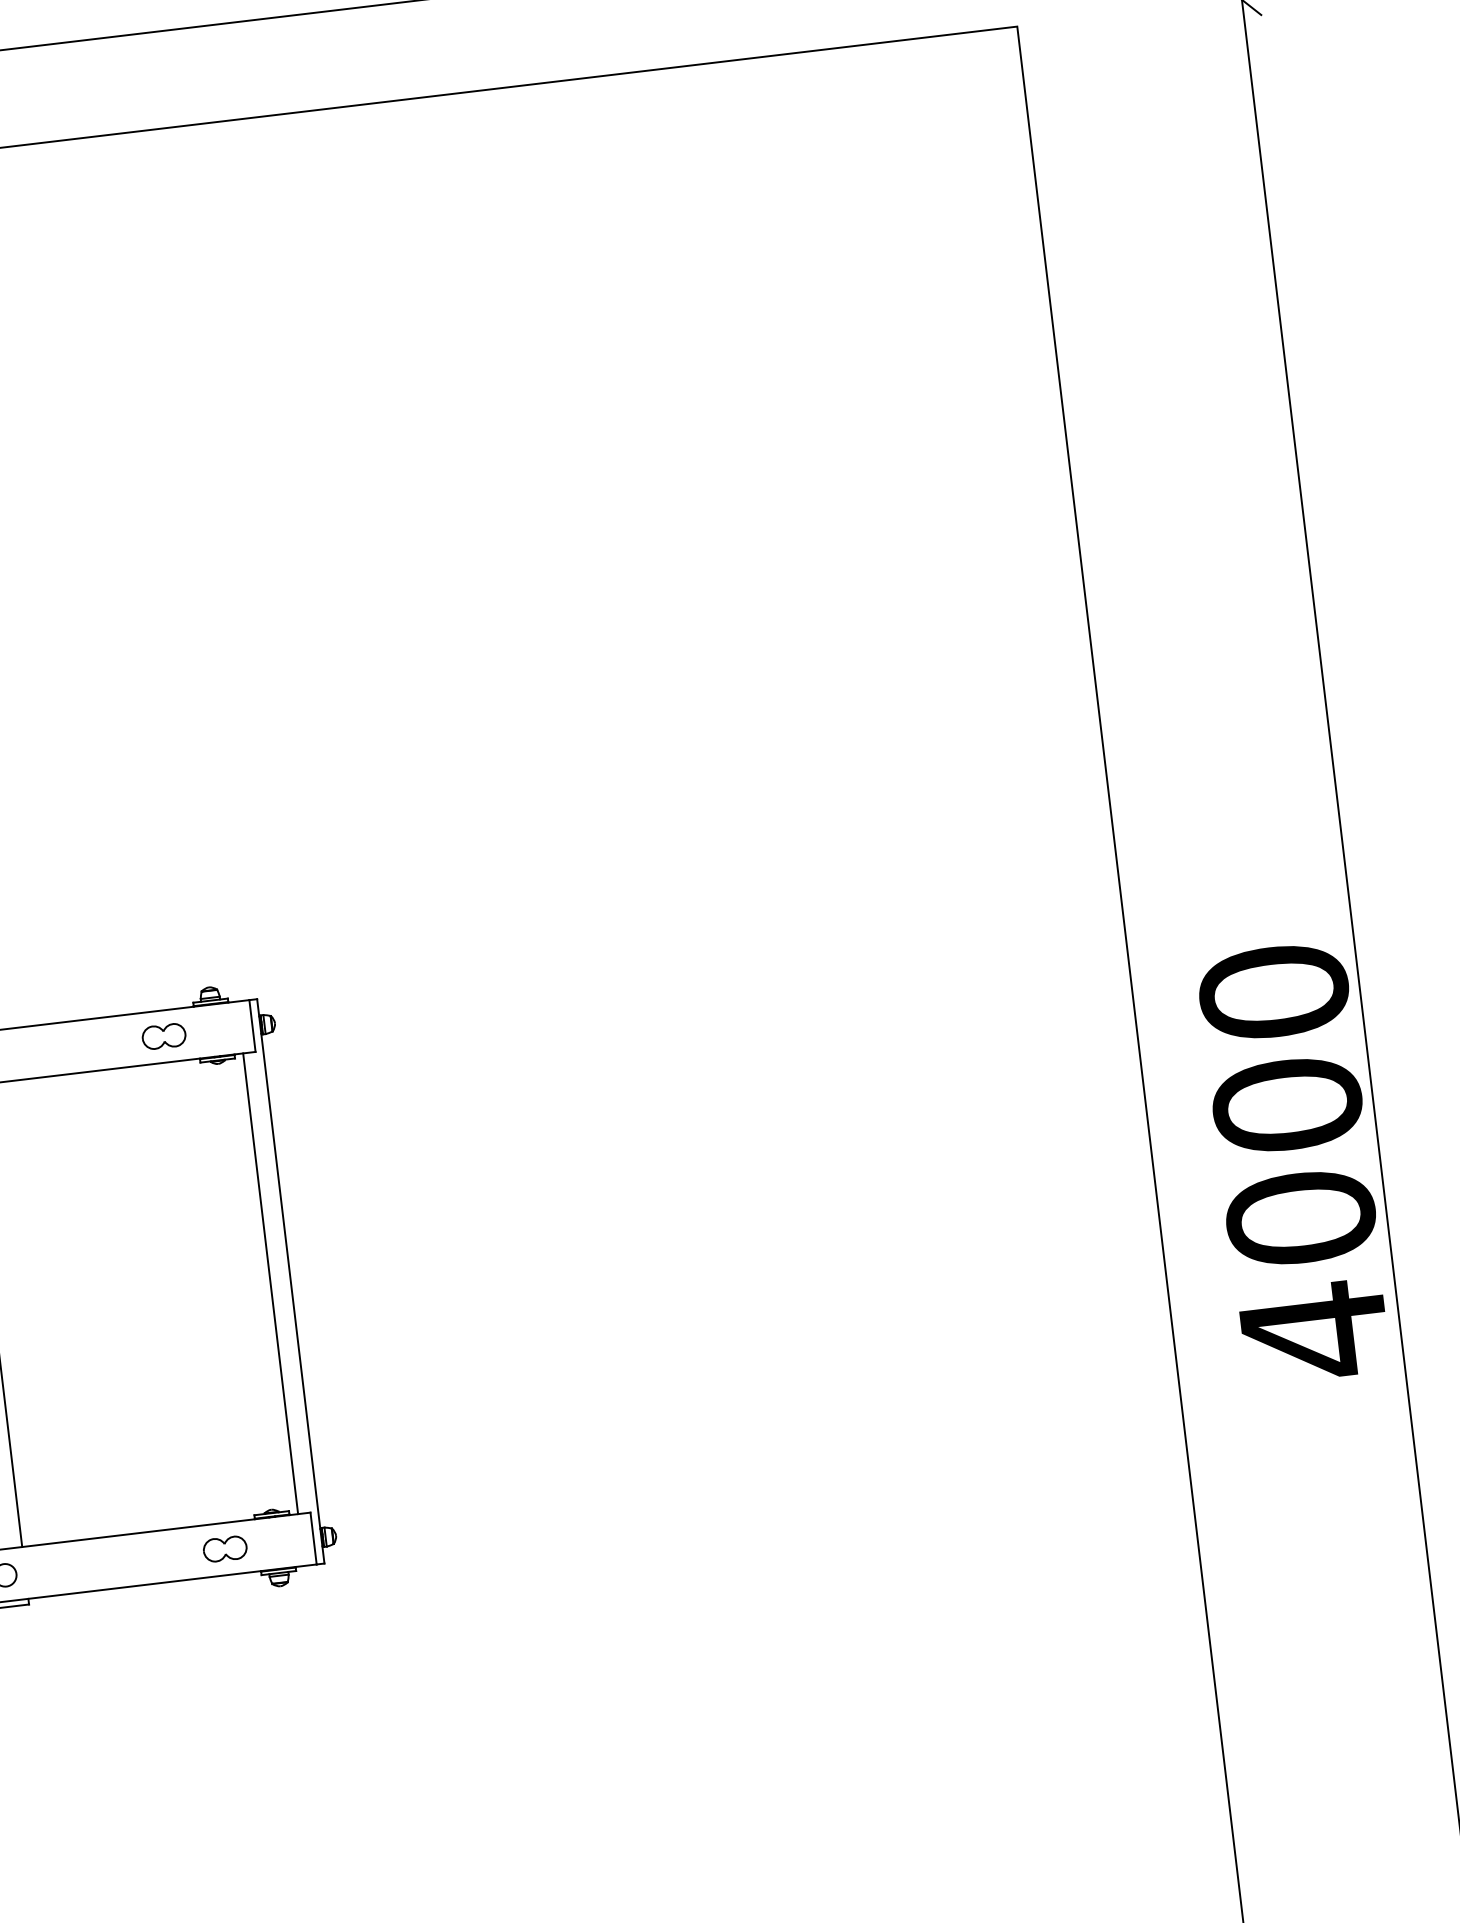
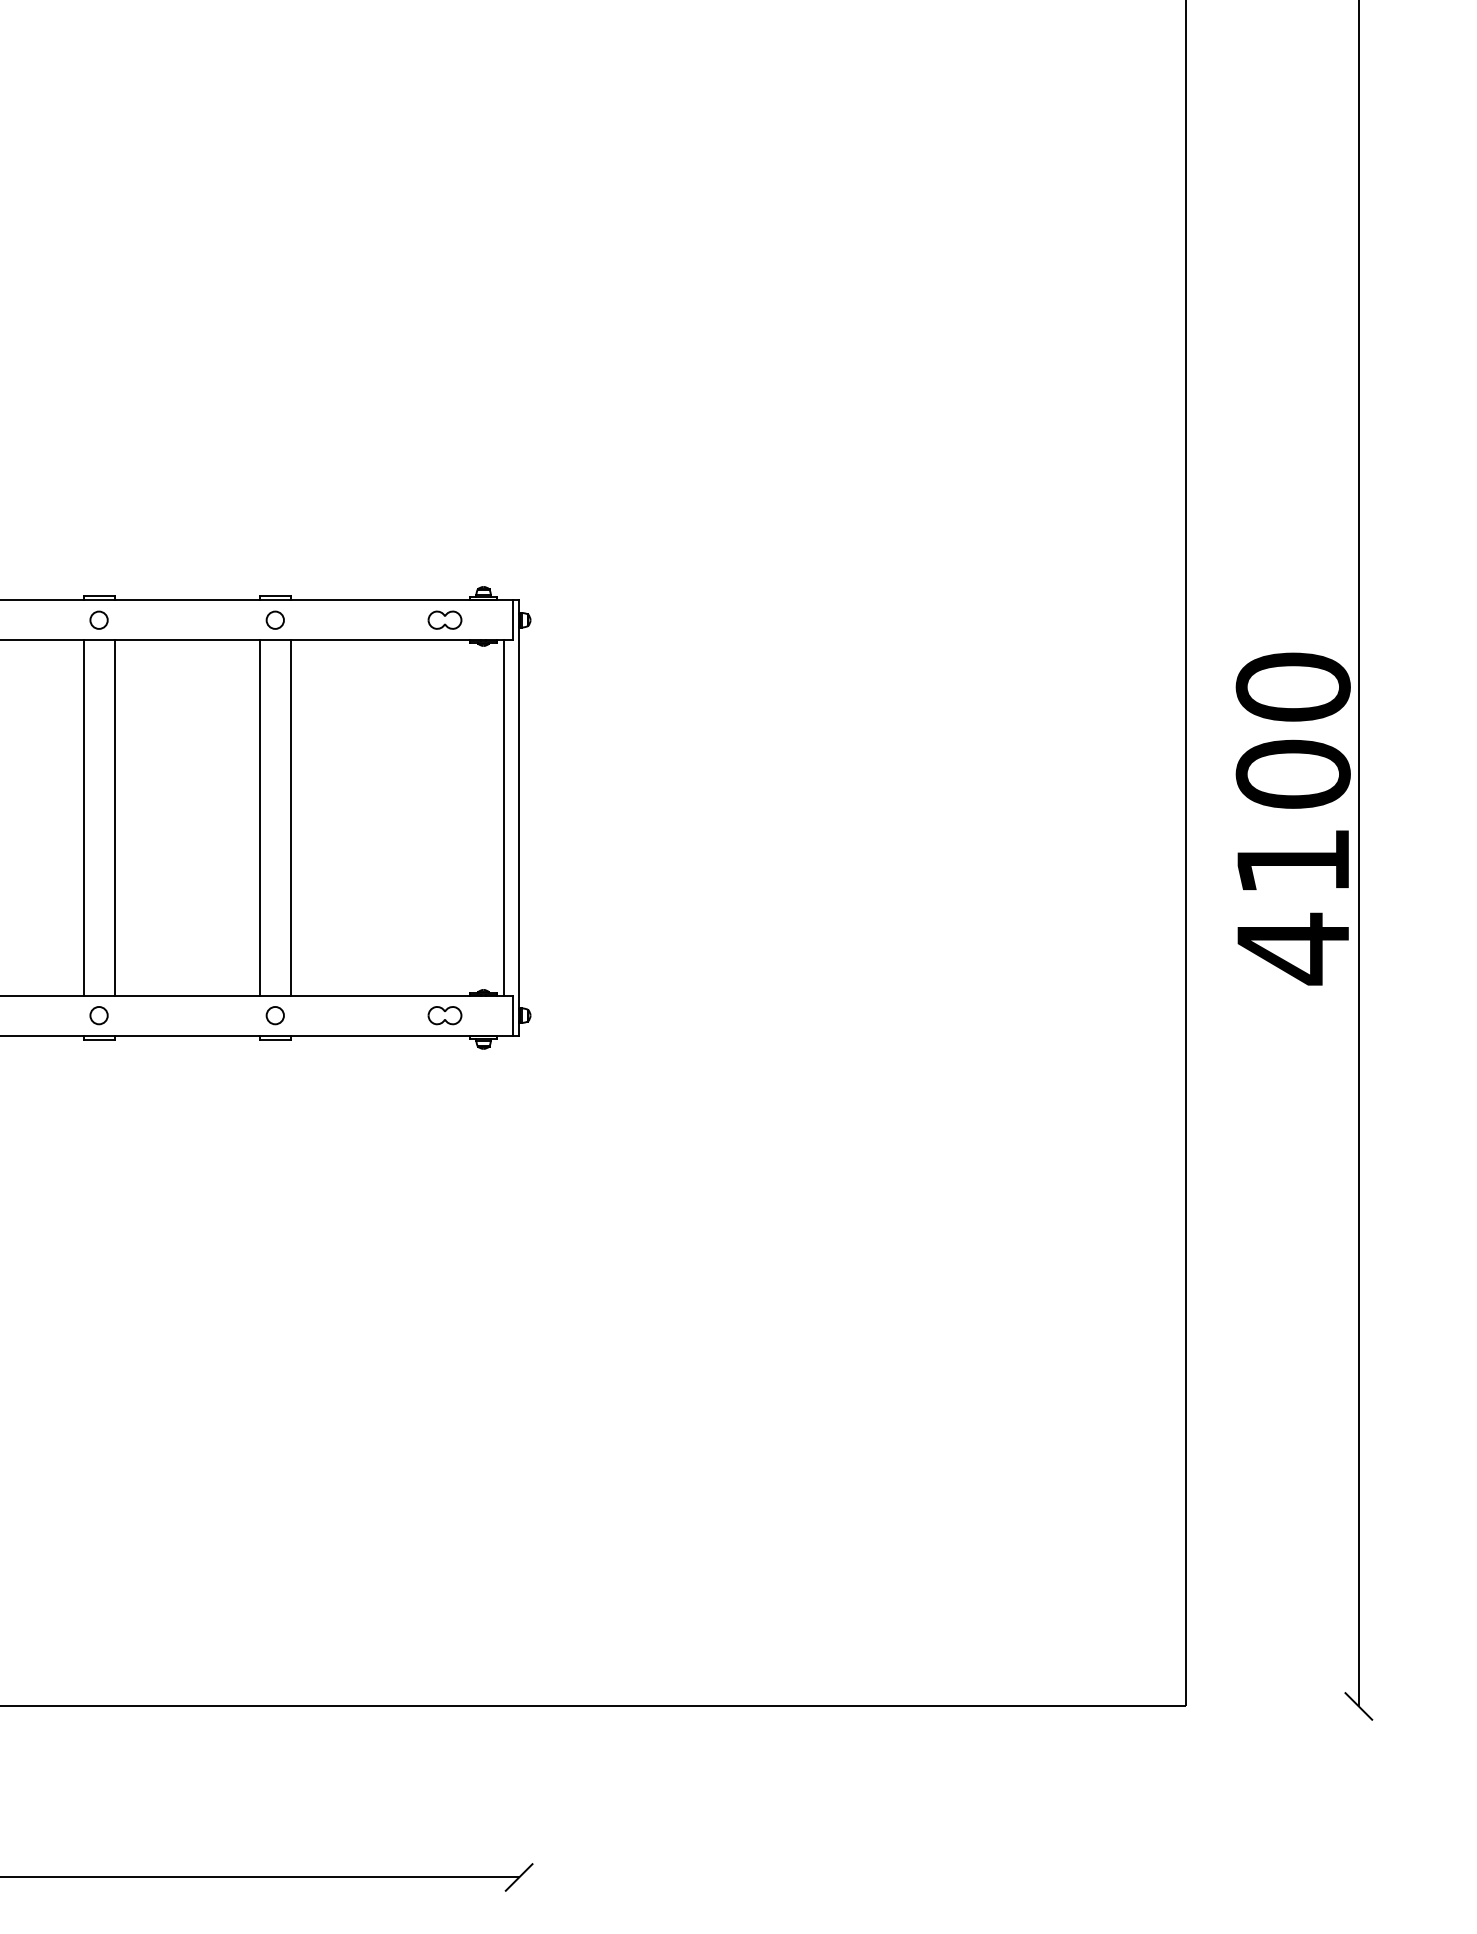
text: (1300, 1218) -> (1292, 861), 4000 -> 4100

